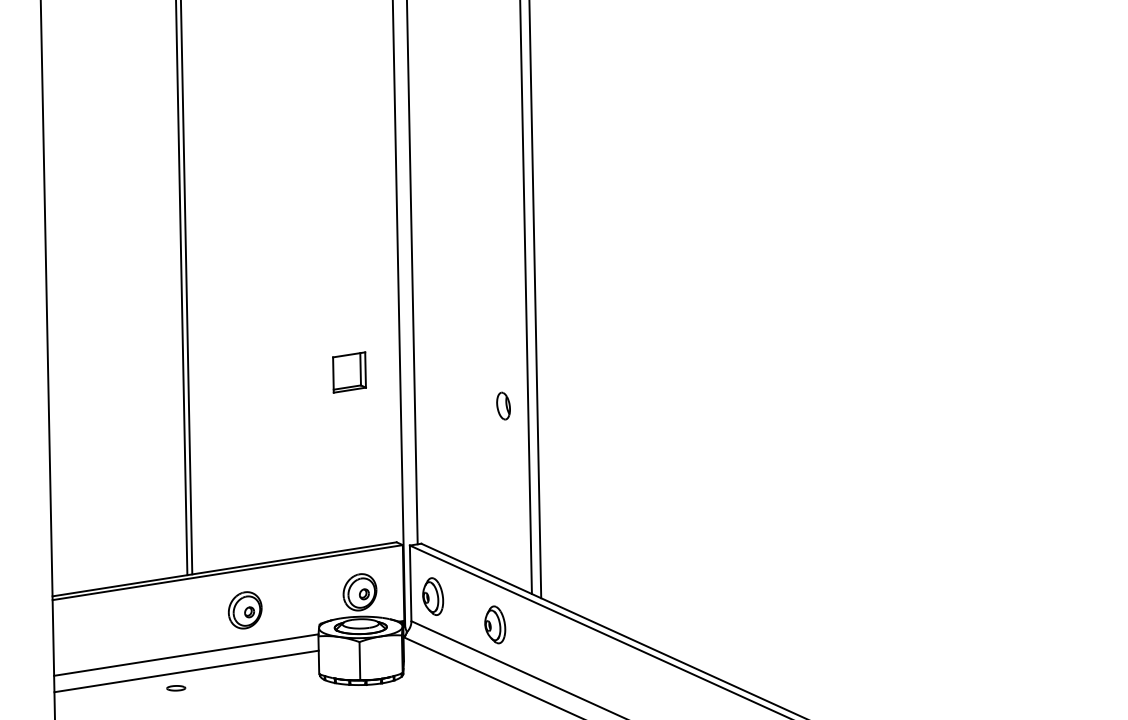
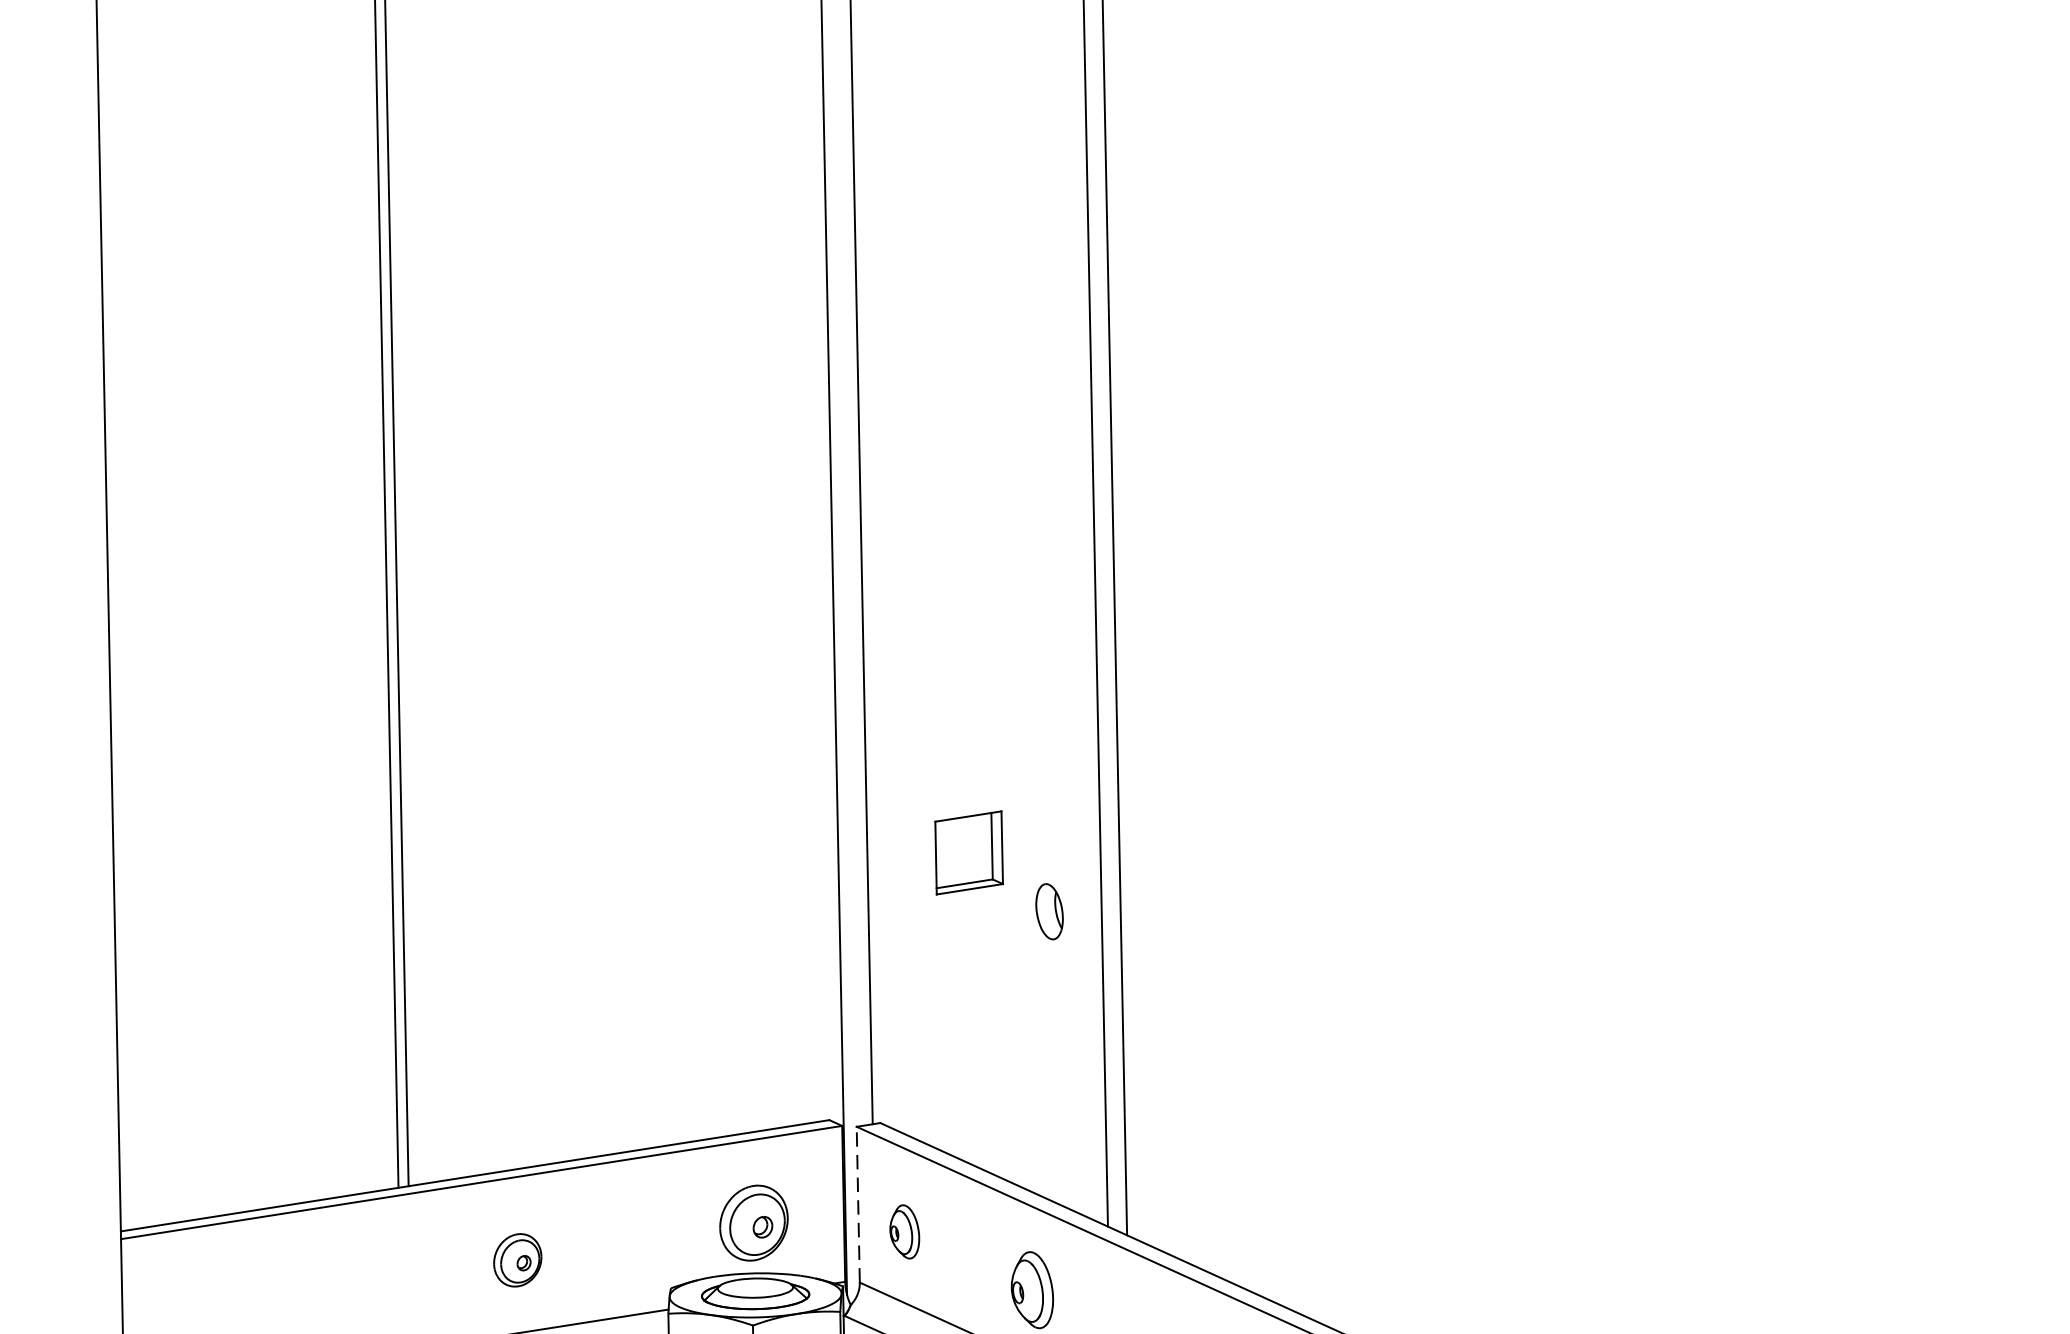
part: (349, 372) -> (969, 852), moved
part: (503, 405) -> (1049, 910), moved
line: (410, 583) -> (857, 1204), solid -> dashed
part: (433, 596) -> (905, 1231), size x0.7
part: (245, 610) -> (518, 1260), size x0.7

